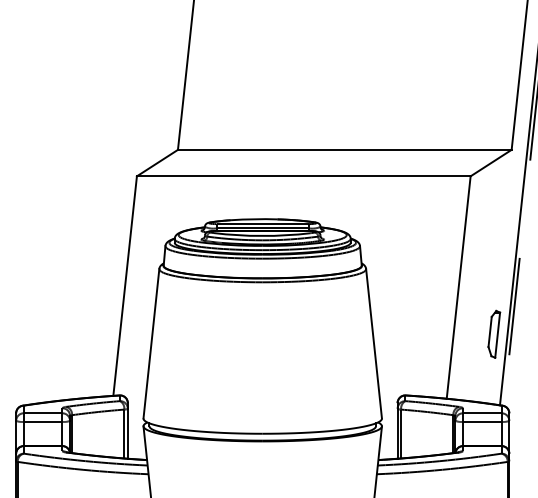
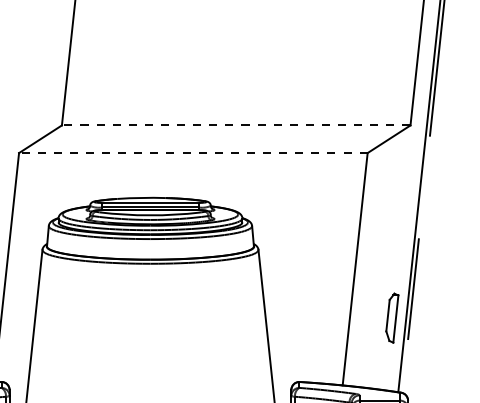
line: (344, 149) -> (235, 125), solid -> dashed
line: (303, 176) -> (193, 153), solid -> dashed

